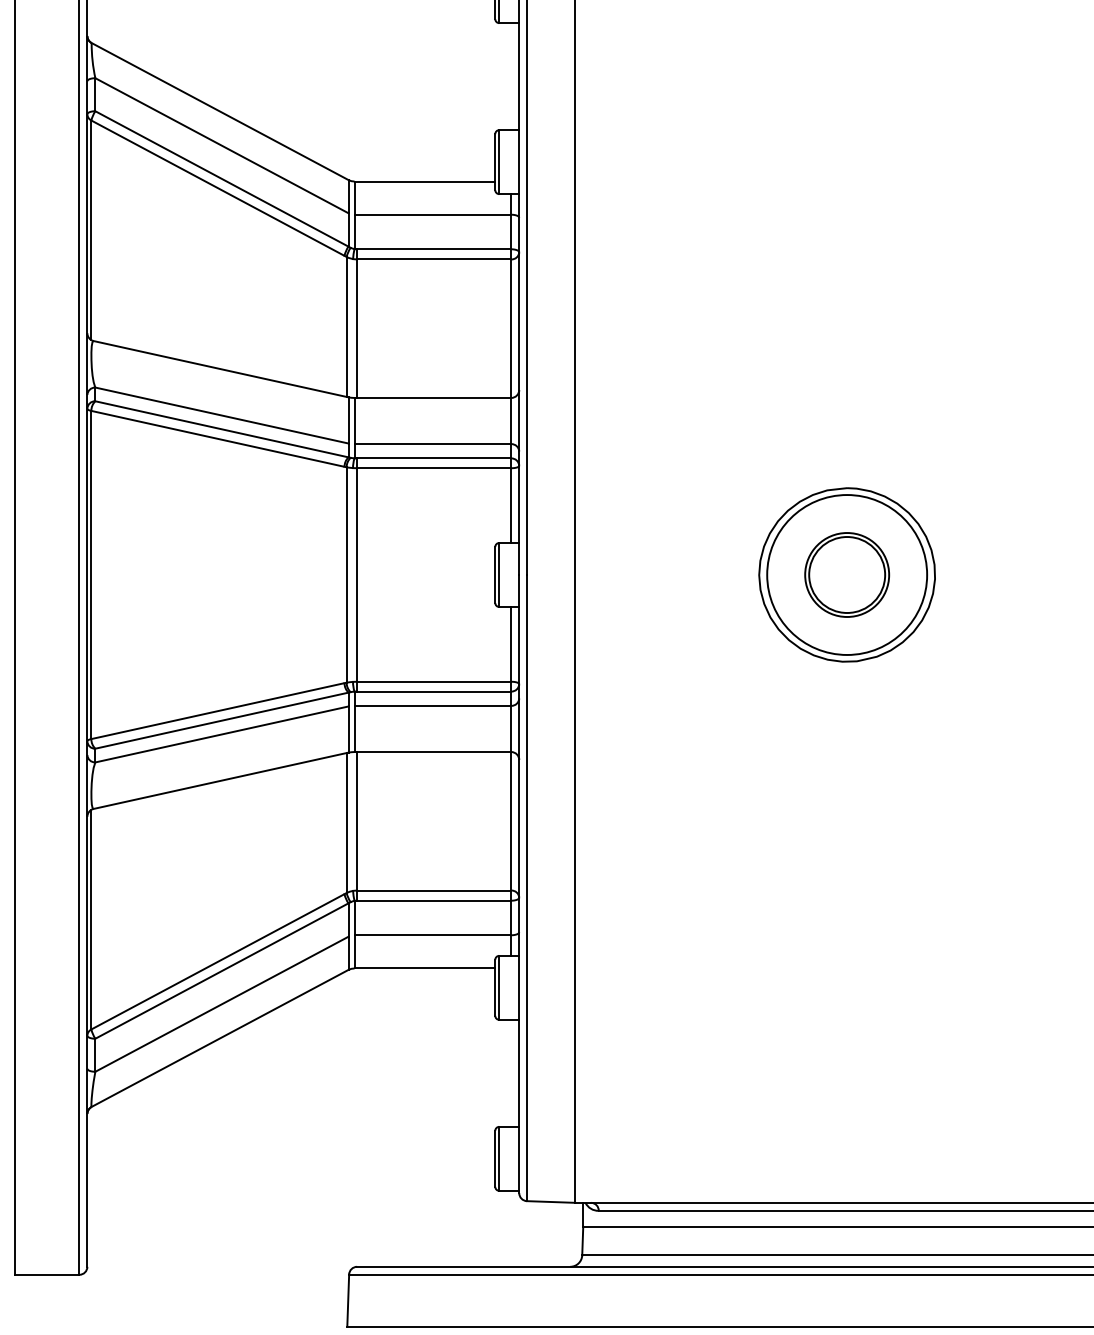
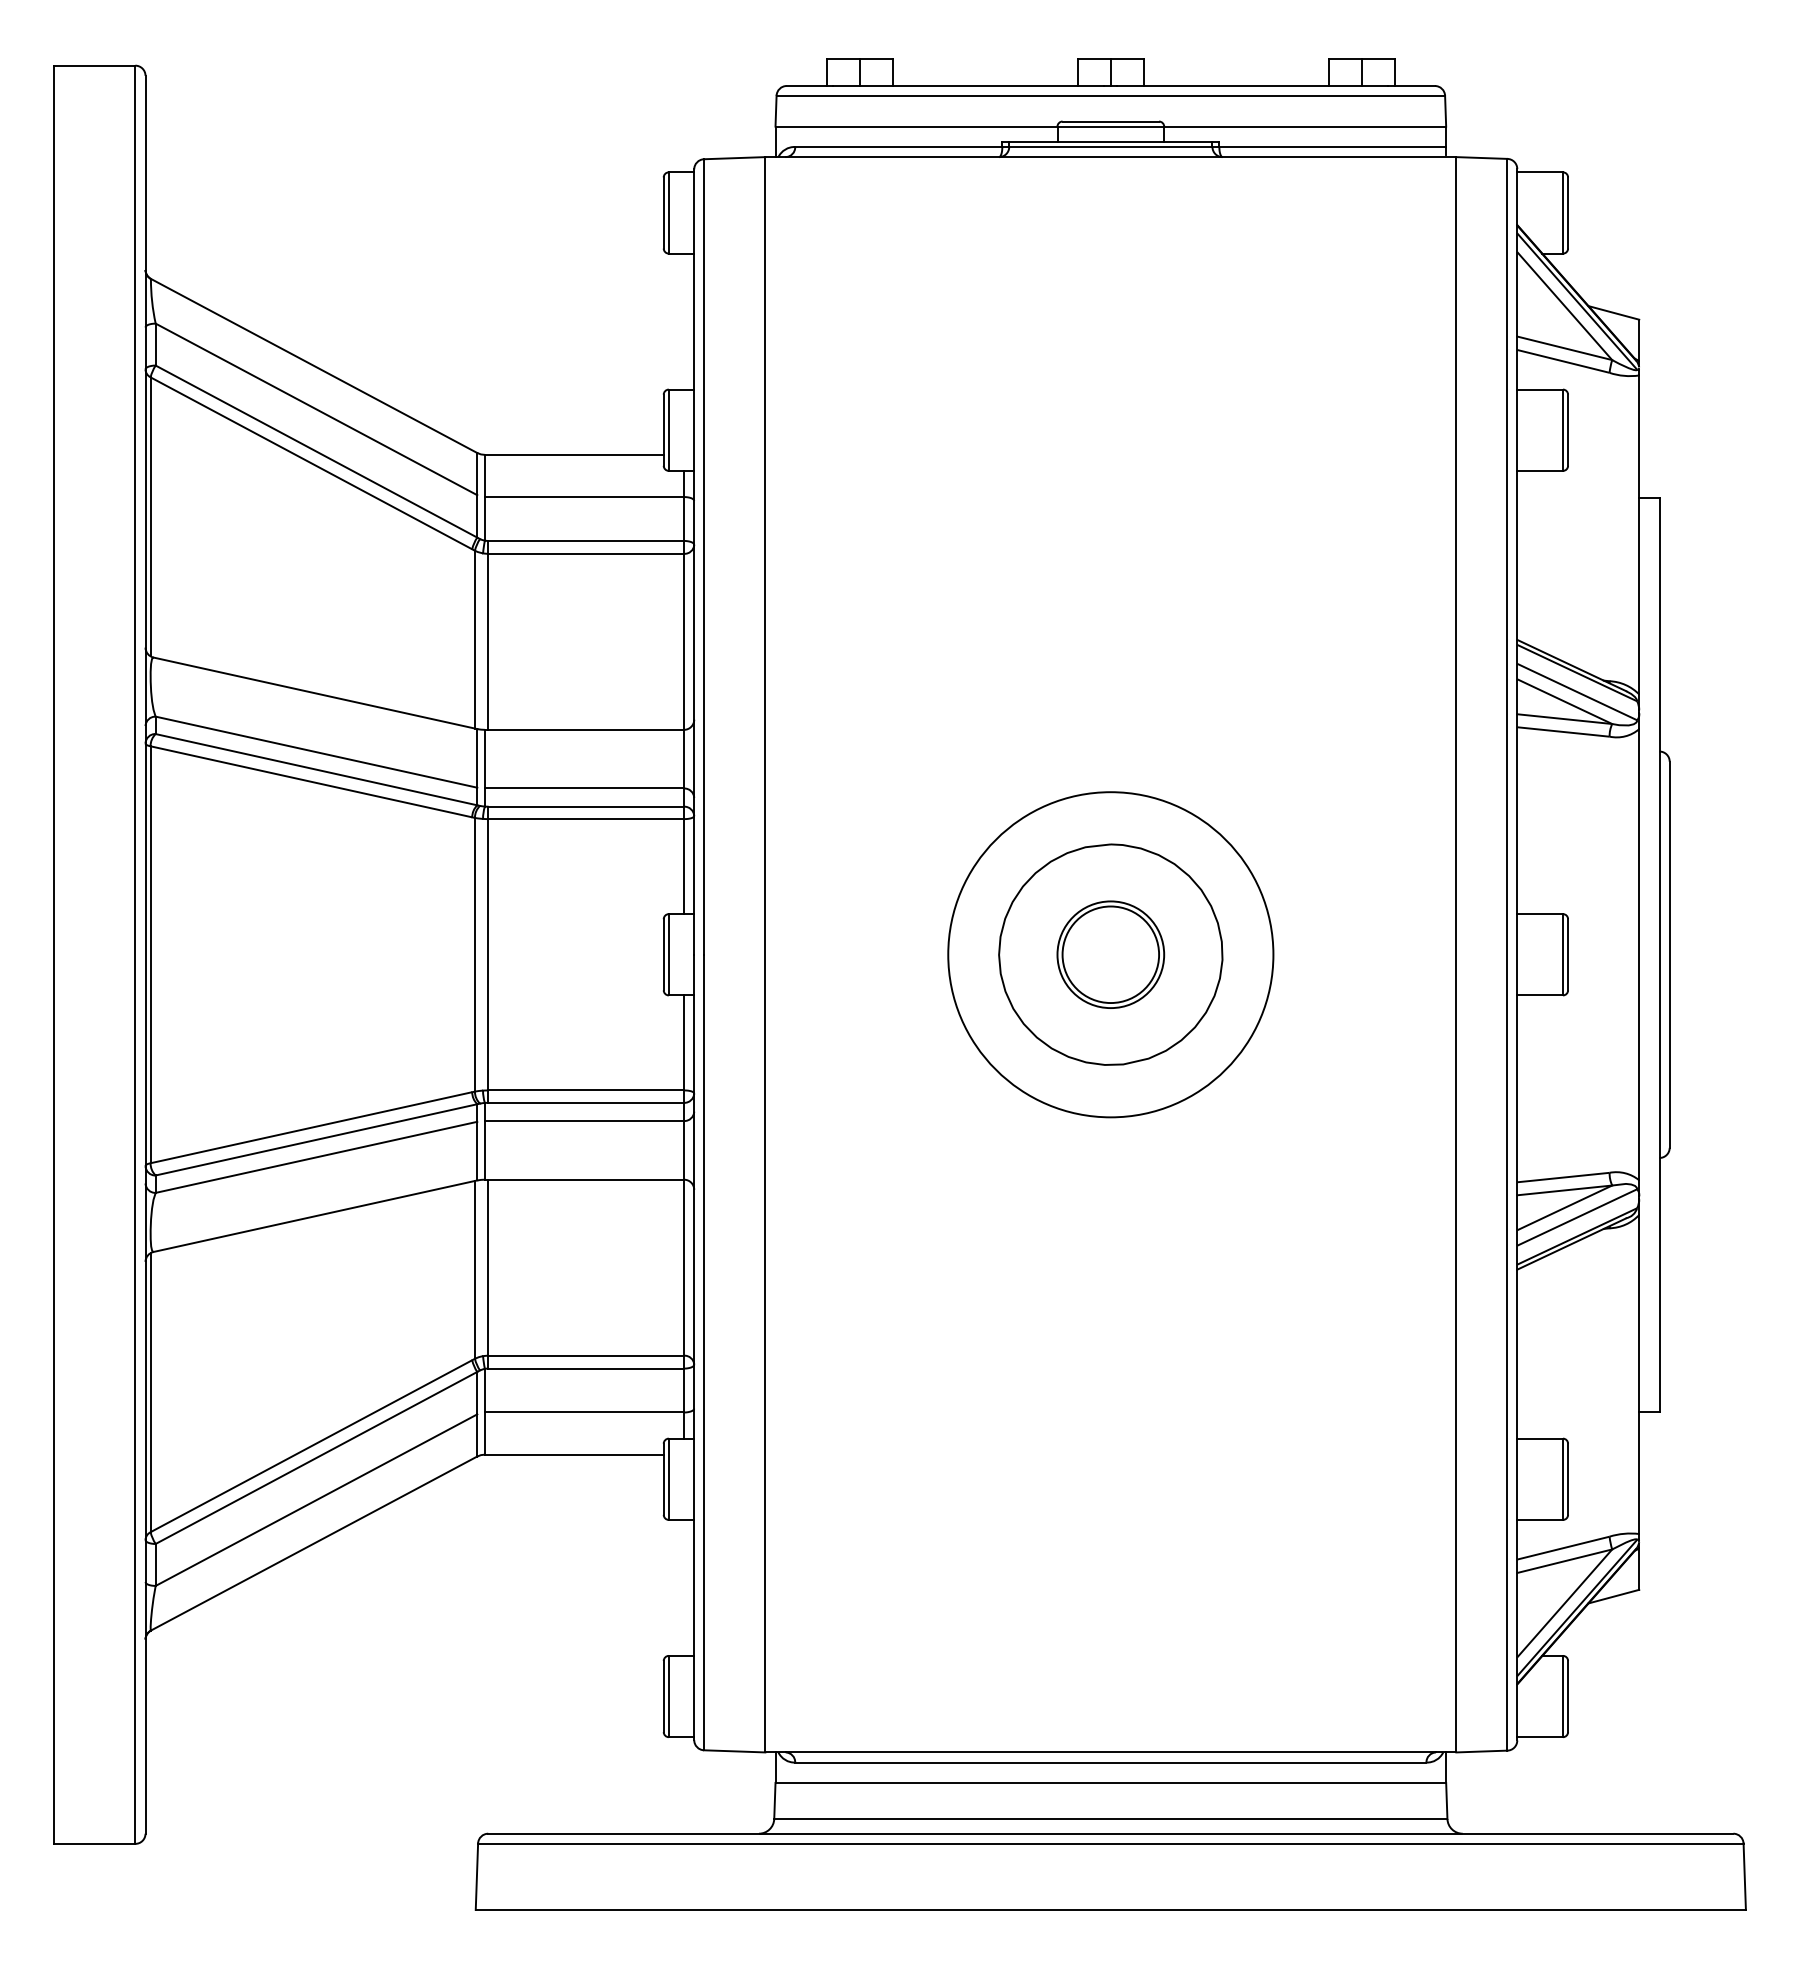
circle: (846, 574) -> (1110, 954), size x1.6

